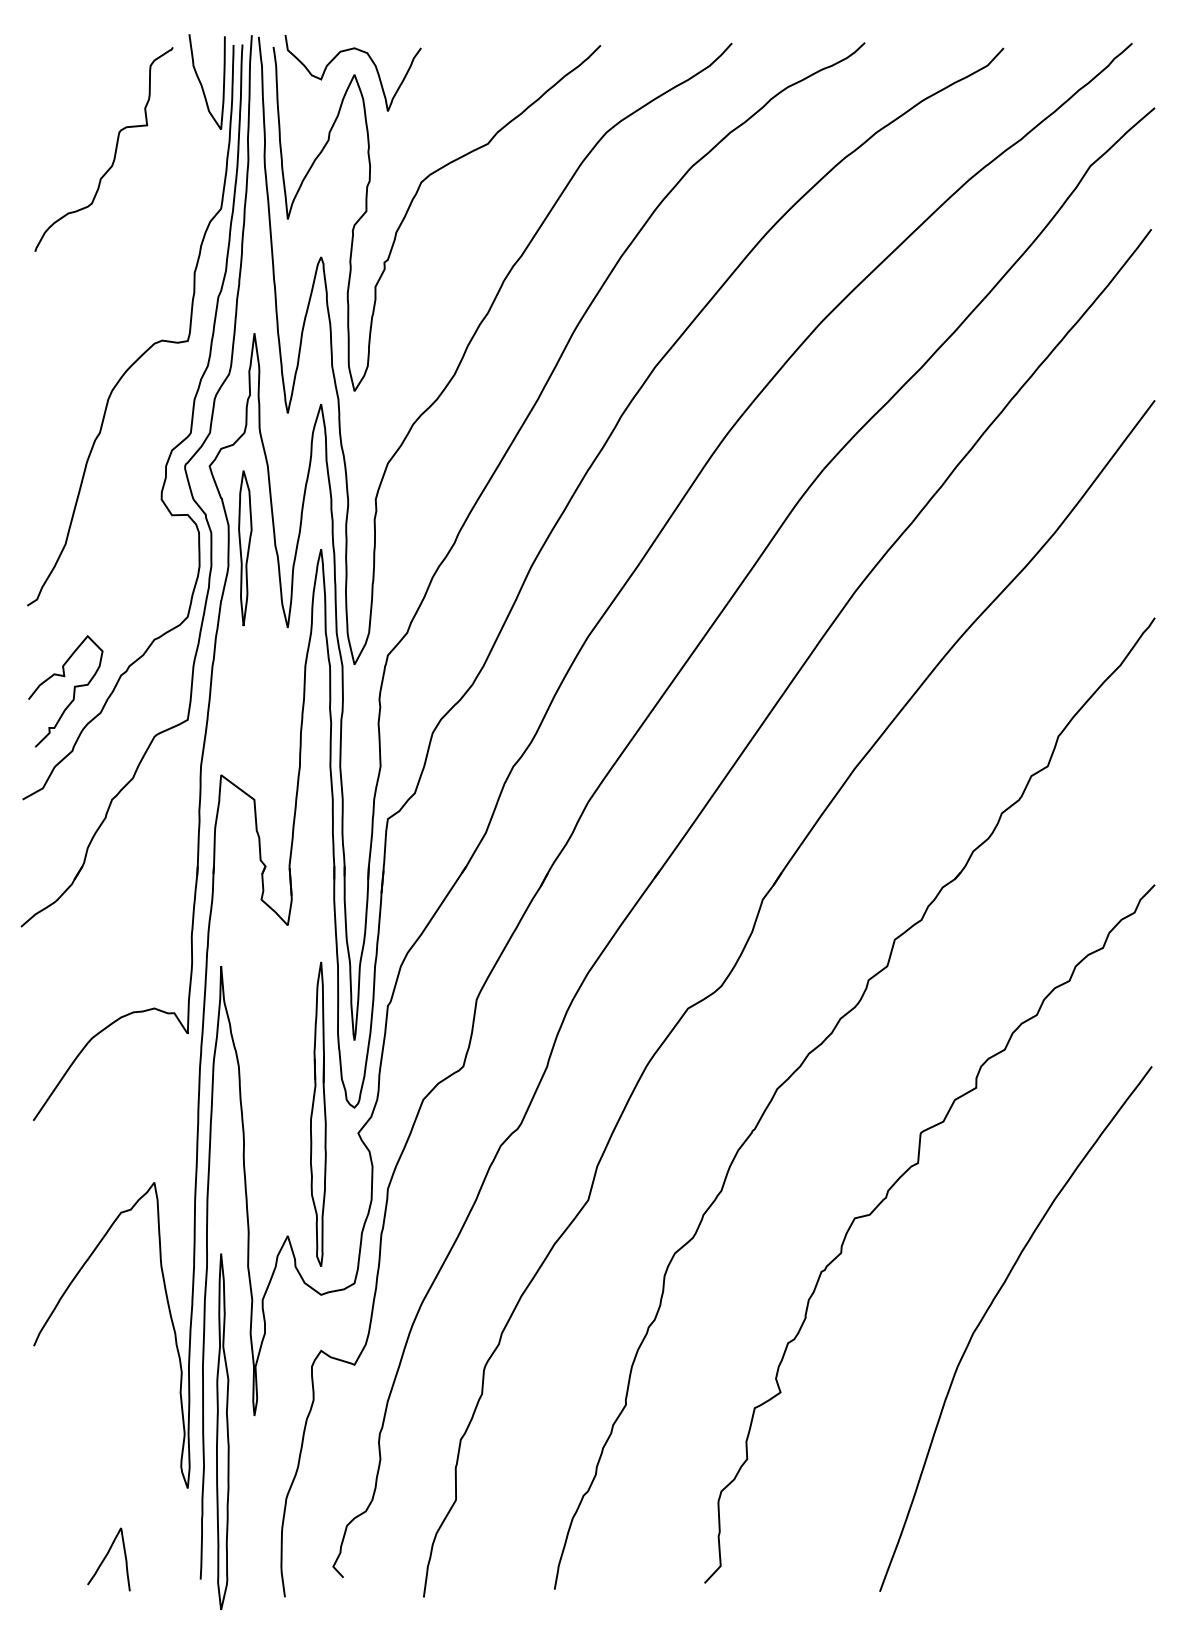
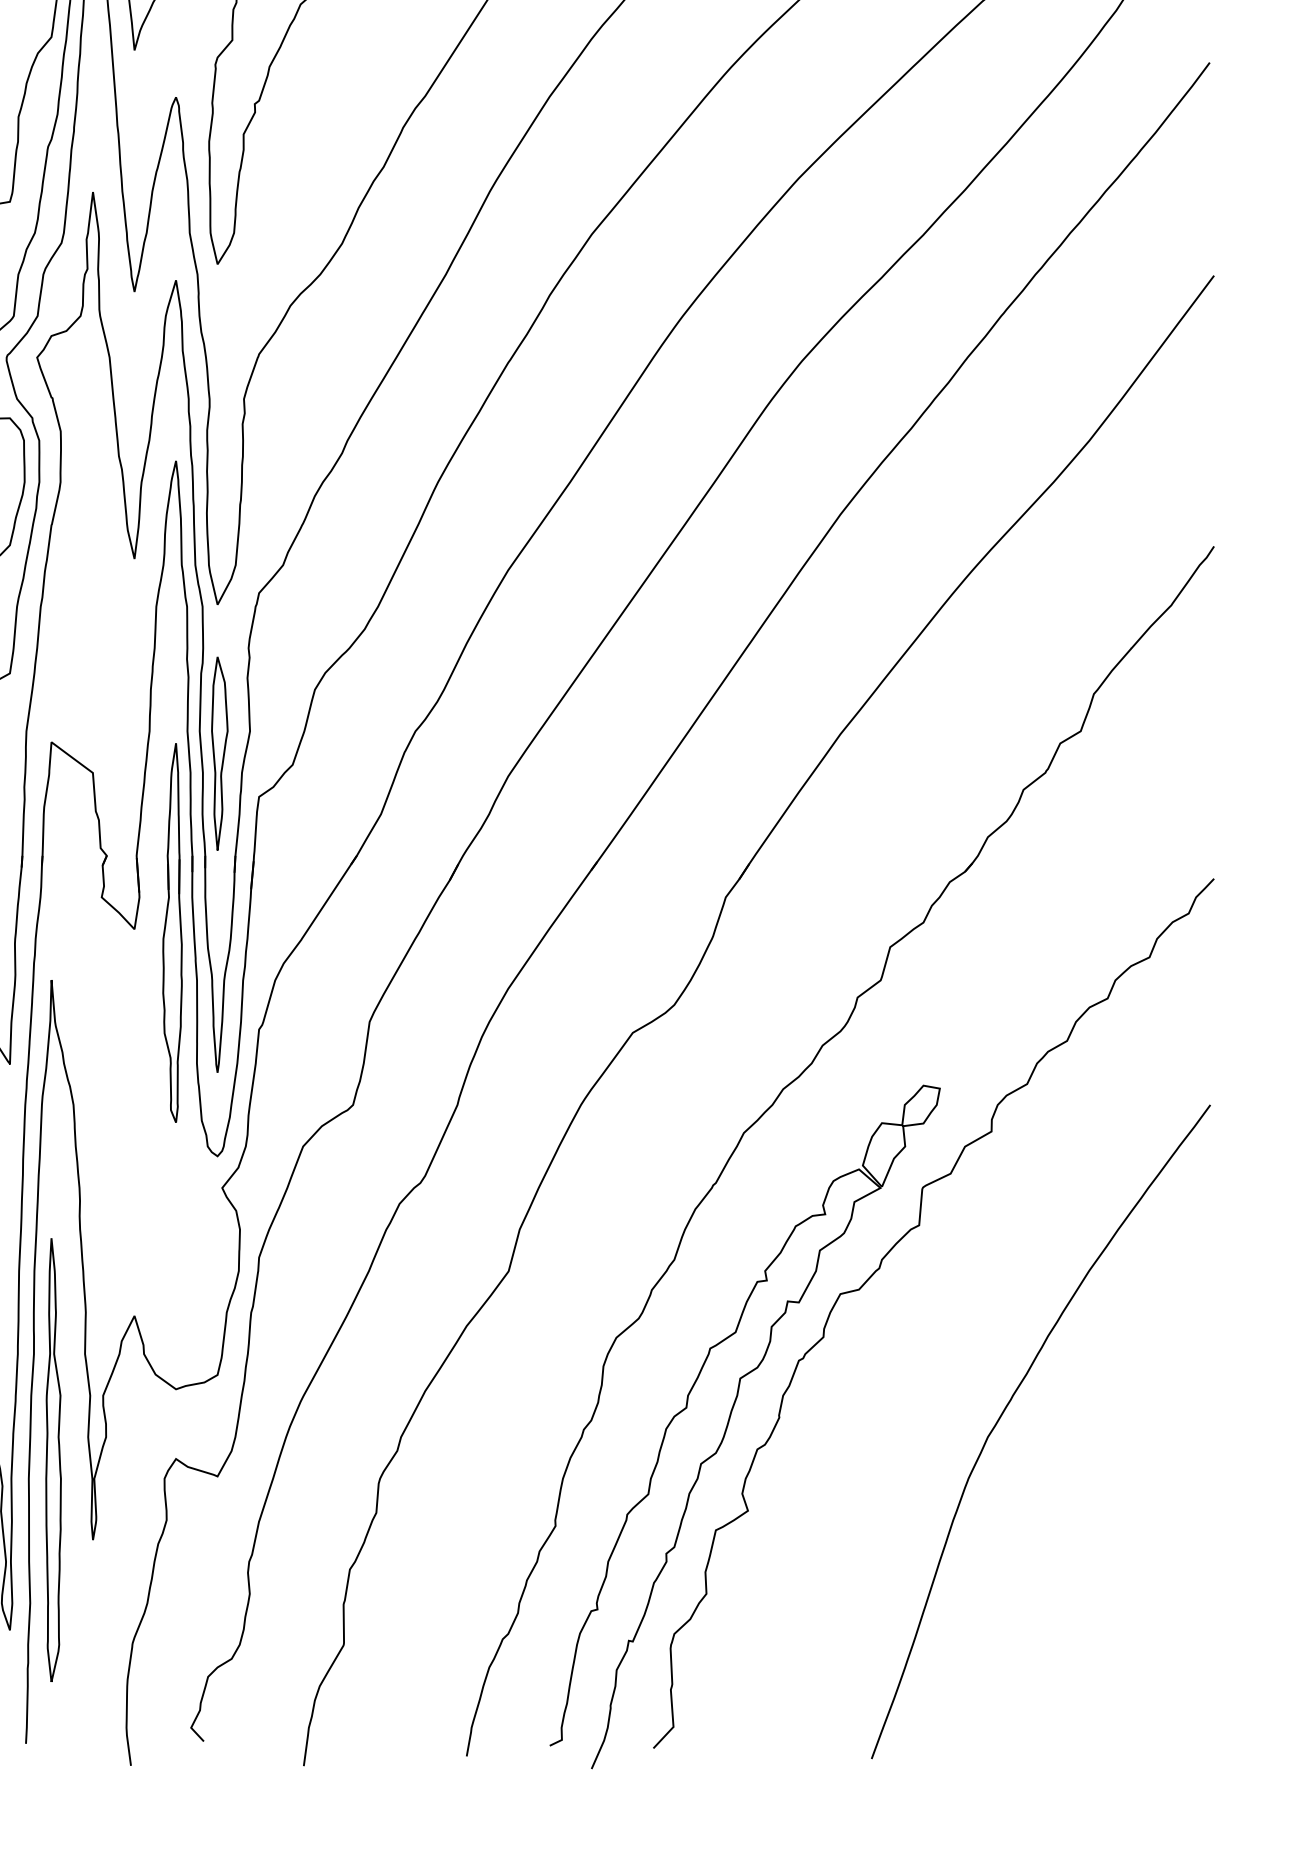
part: (245, 548) -> (220, 753), moved
part: (318, 1113) -> (172, 931), moved
part: (766, 1319) -> (730, 1419), added
part: (222, 1431) -> (53, 1459), moved

